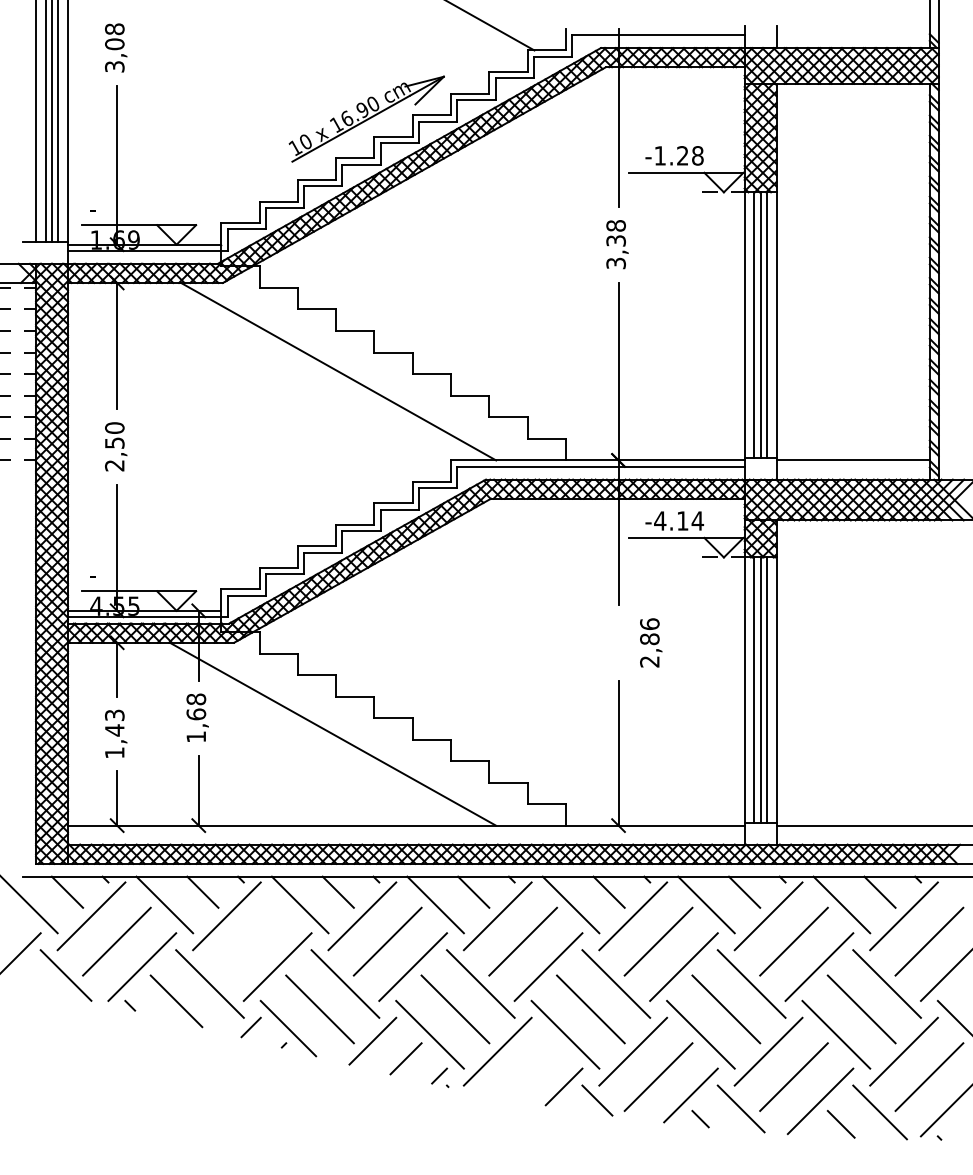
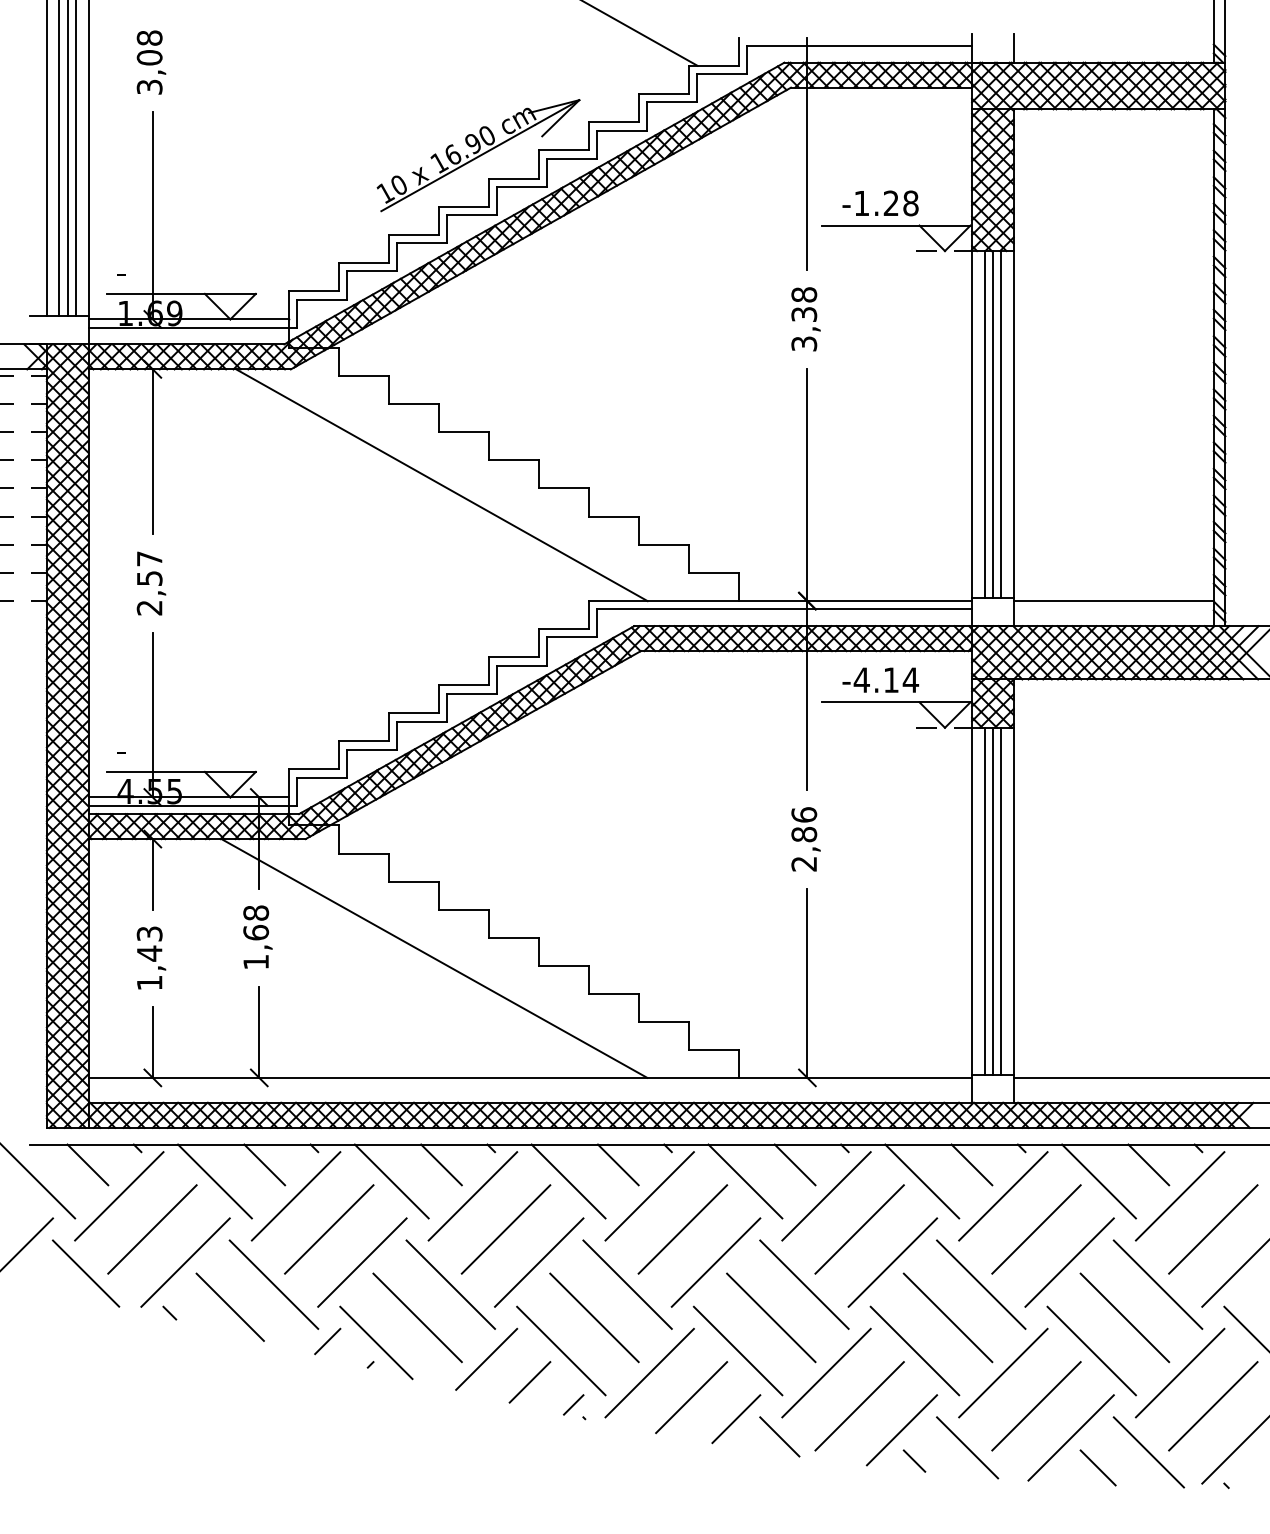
text: (114, 427) -> (149, 558), 2,50 -> 2,57
text: (650, 643) -> (805, 839), moved
line: (252, 941) -> (329, 1229), added
line: (529, 1070) -> (691, 1397), added

